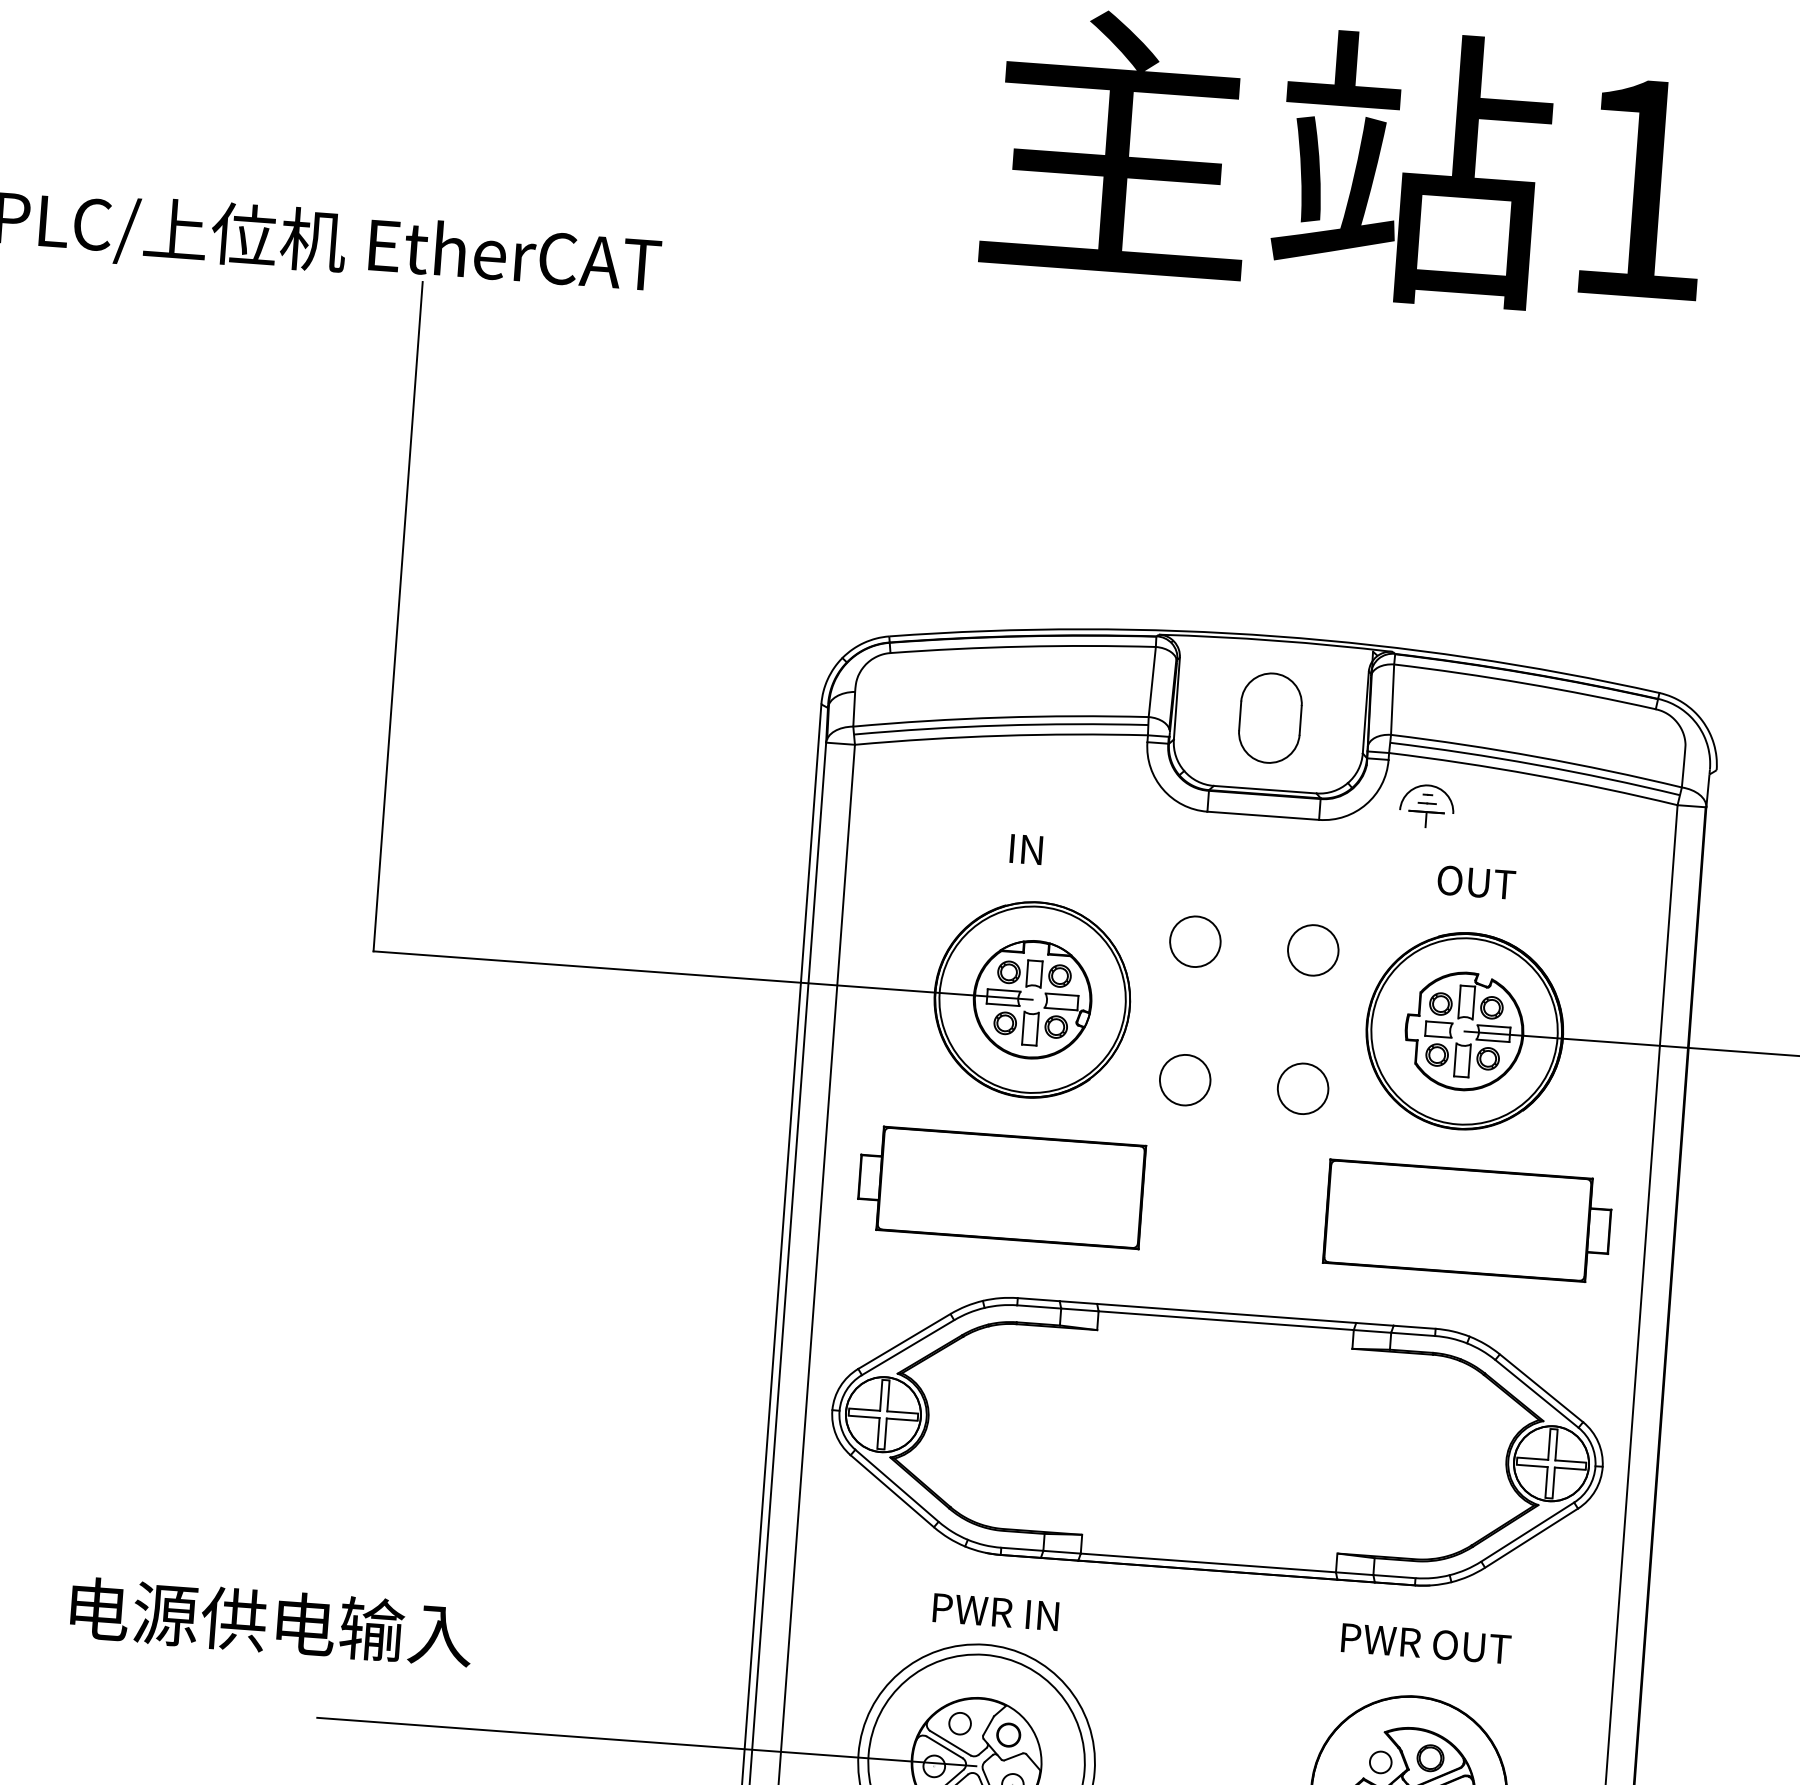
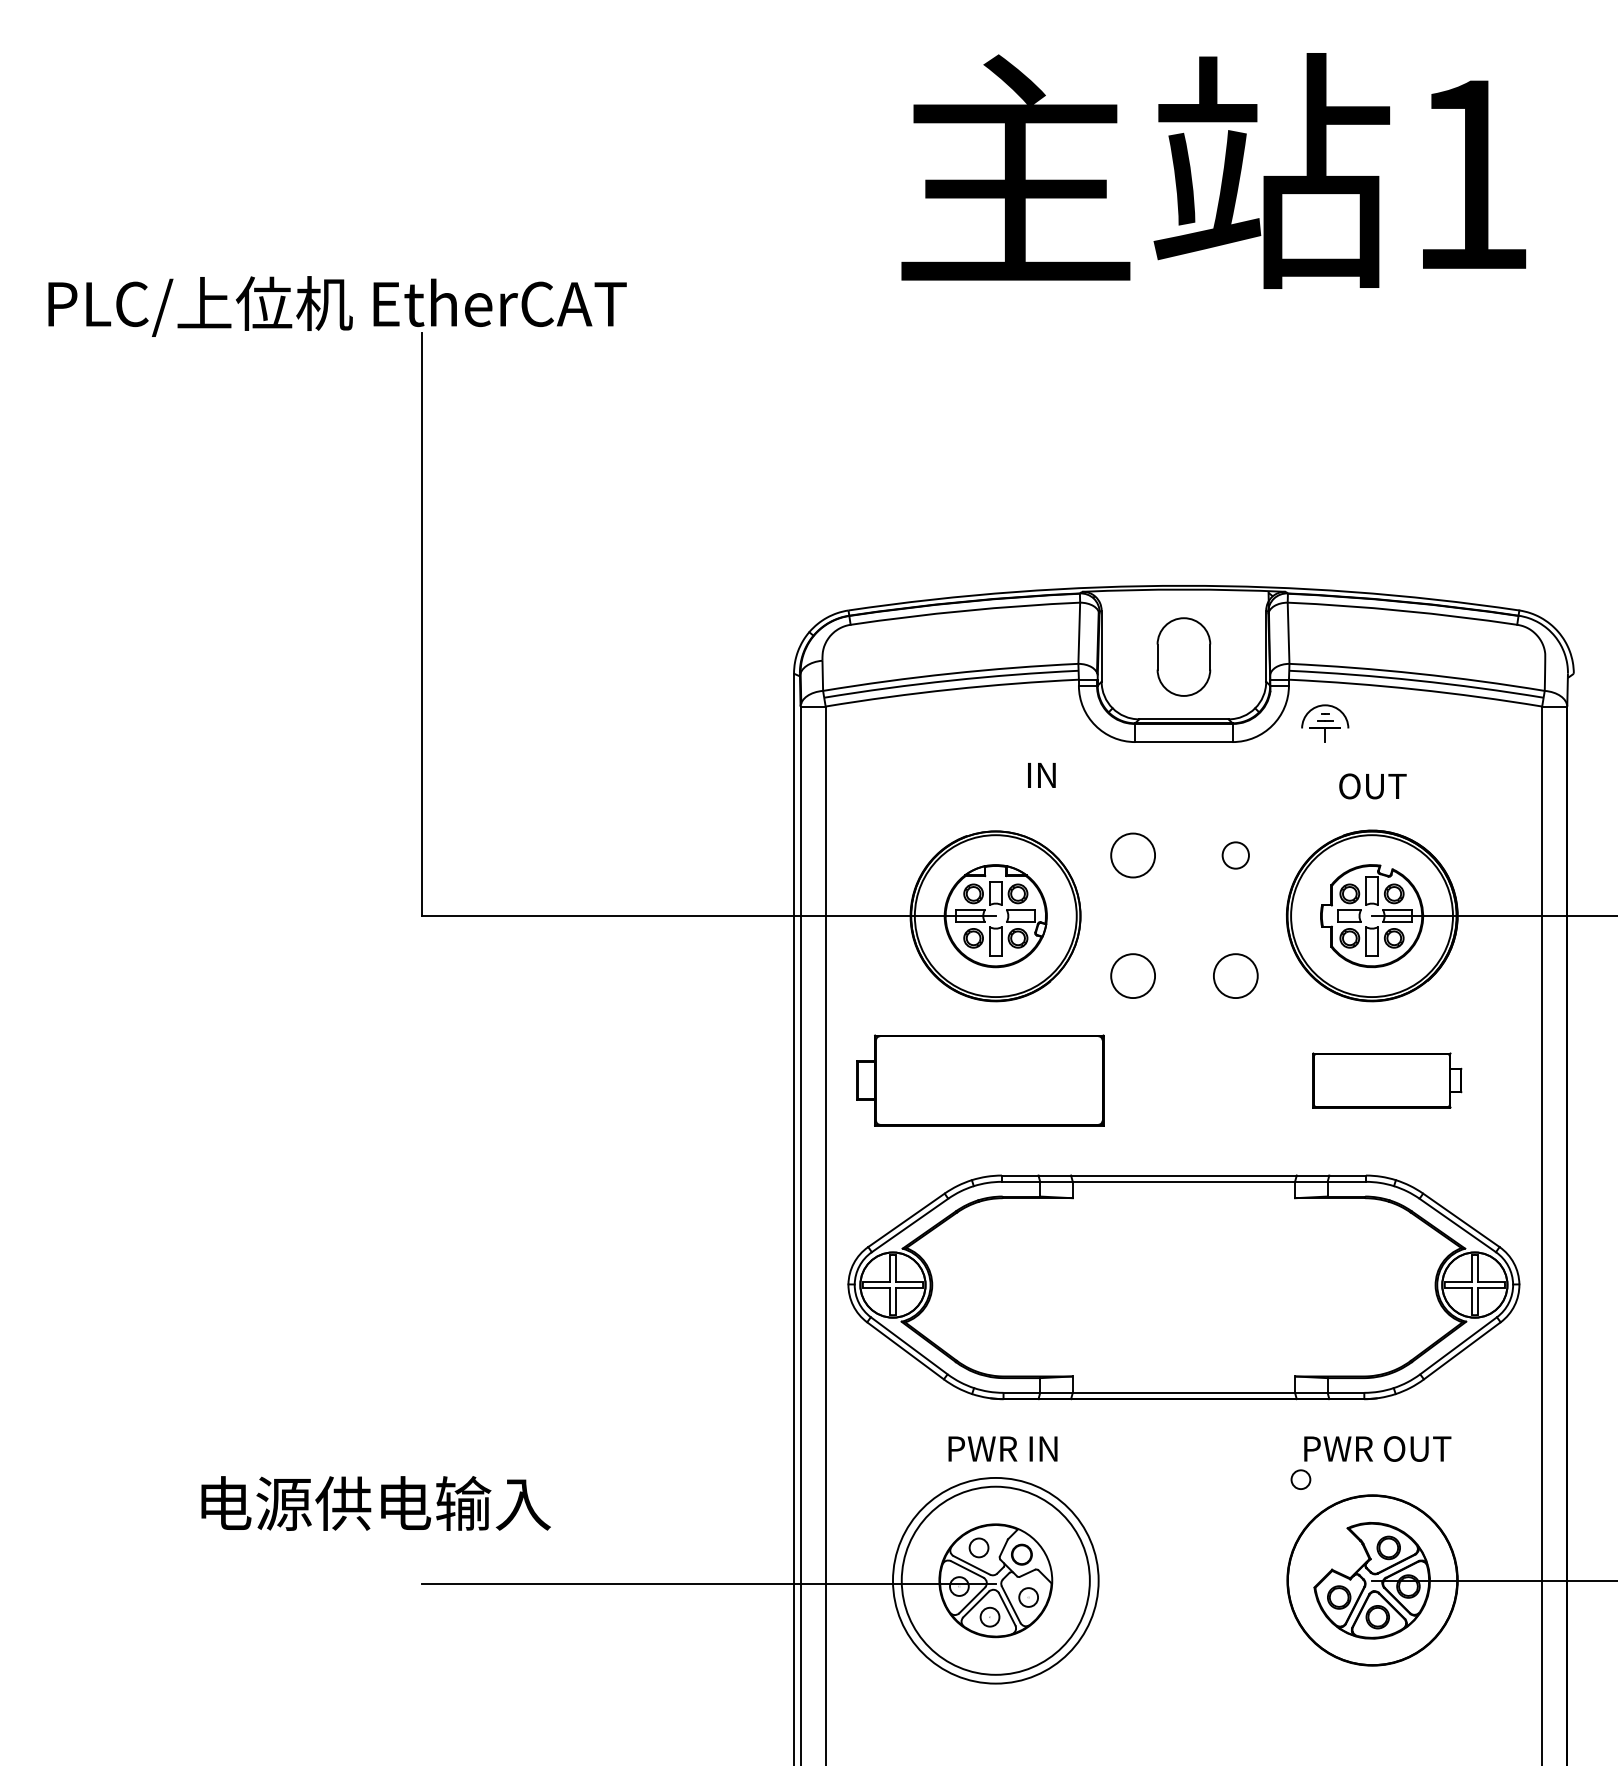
text: (1025, 849) -> (1041, 775), moved
circle: (1312, 950) -> (1235, 855), size x0.6
part: (1468, 1221) -> (1387, 1080), size x0.6
circle: (1380, 1762) -> (1300, 1479), moved

